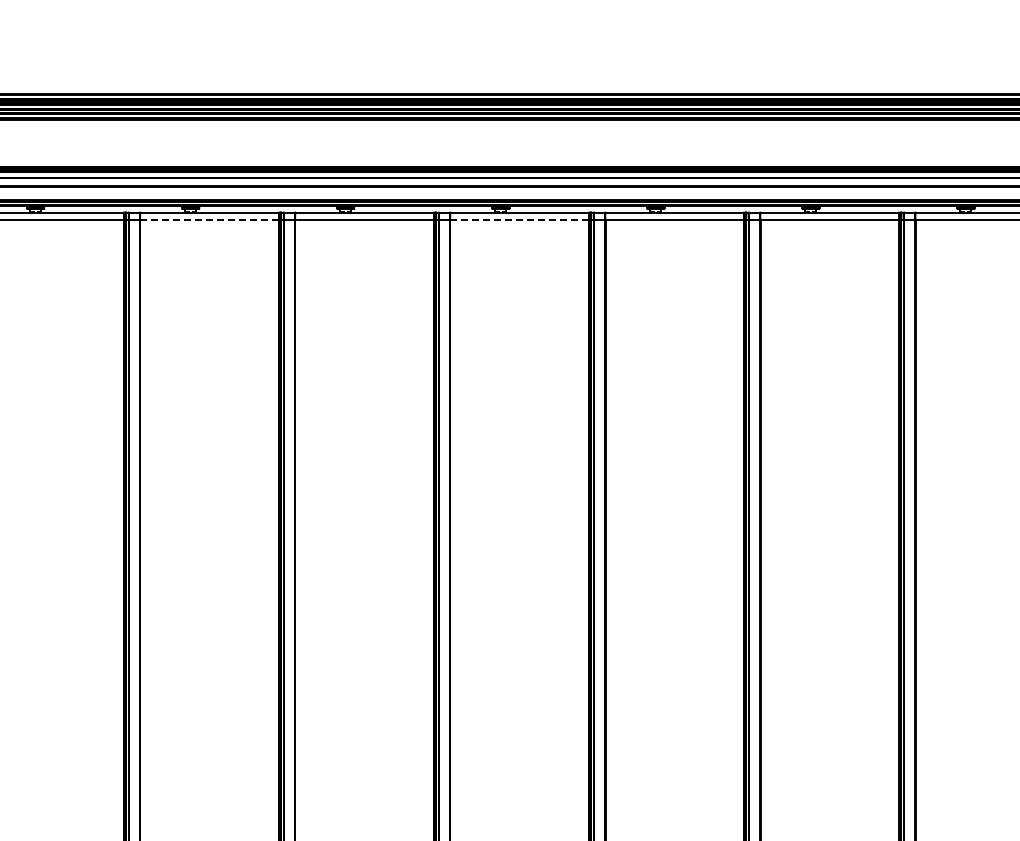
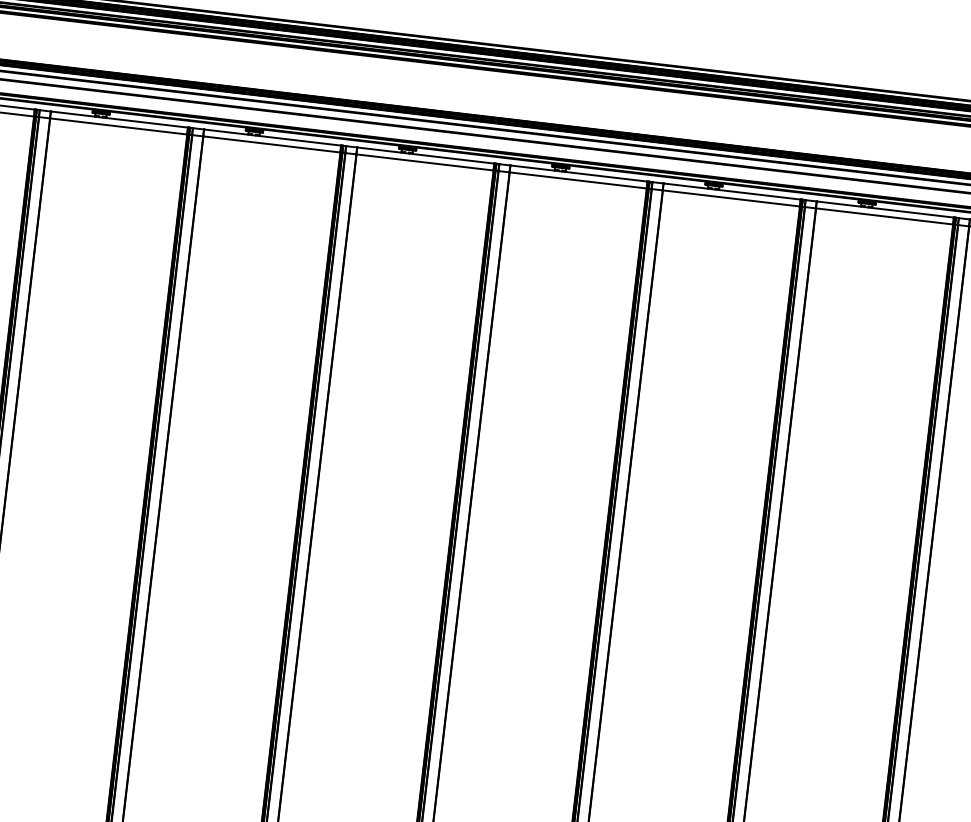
line: (210, 219) -> (272, 144), dashed -> solid
line: (520, 219) -> (578, 180), dashed -> solid

